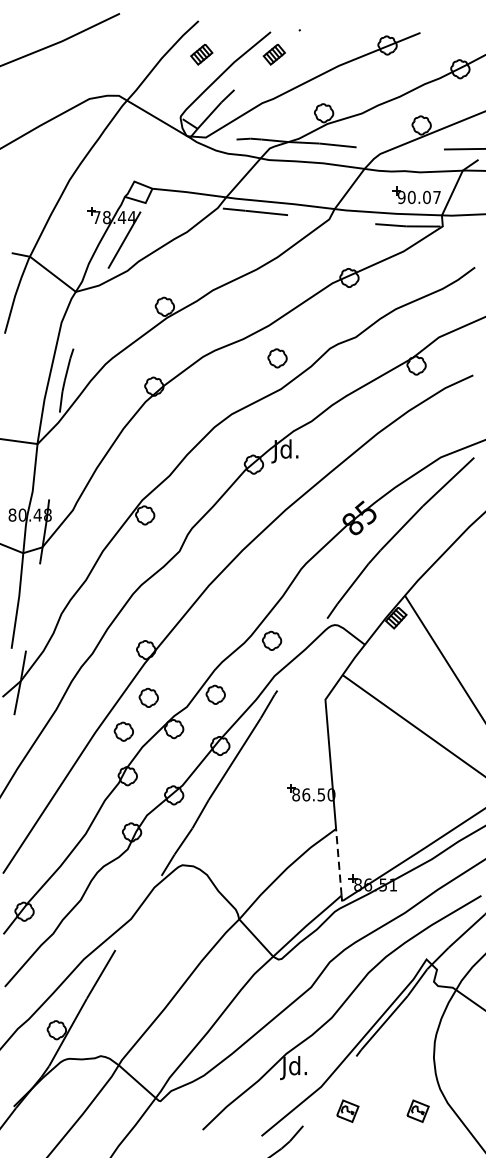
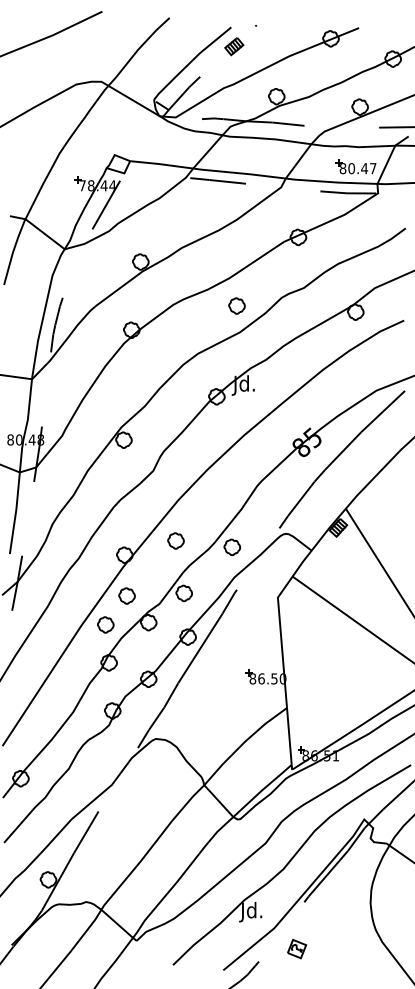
part: (202, 54) -> (172, 46), removed
text: (413, 197) -> (353, 168), 90.07 -> 80.47
part: (205, 632) -> (175, 540), added
line: (339, 862) -> (289, 736), dashed -> solid
part: (418, 1110) -> (357, 948), removed

